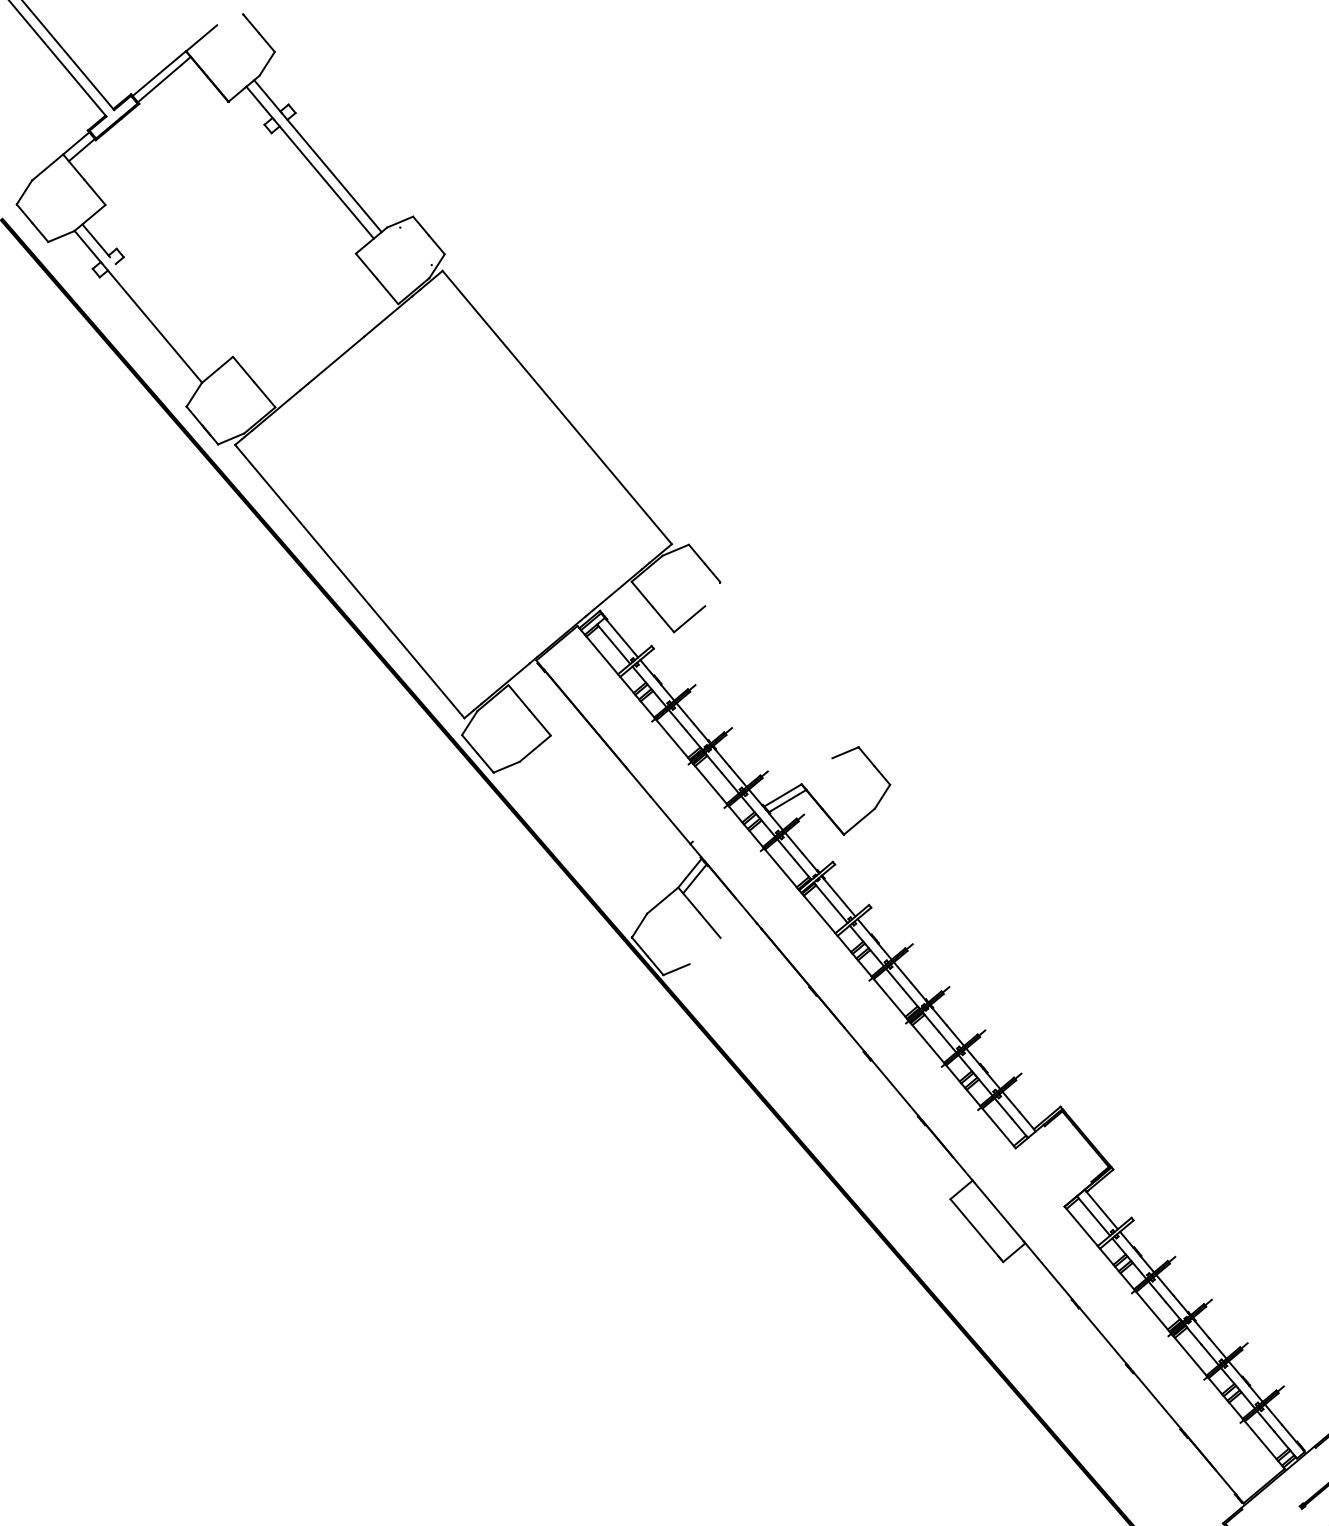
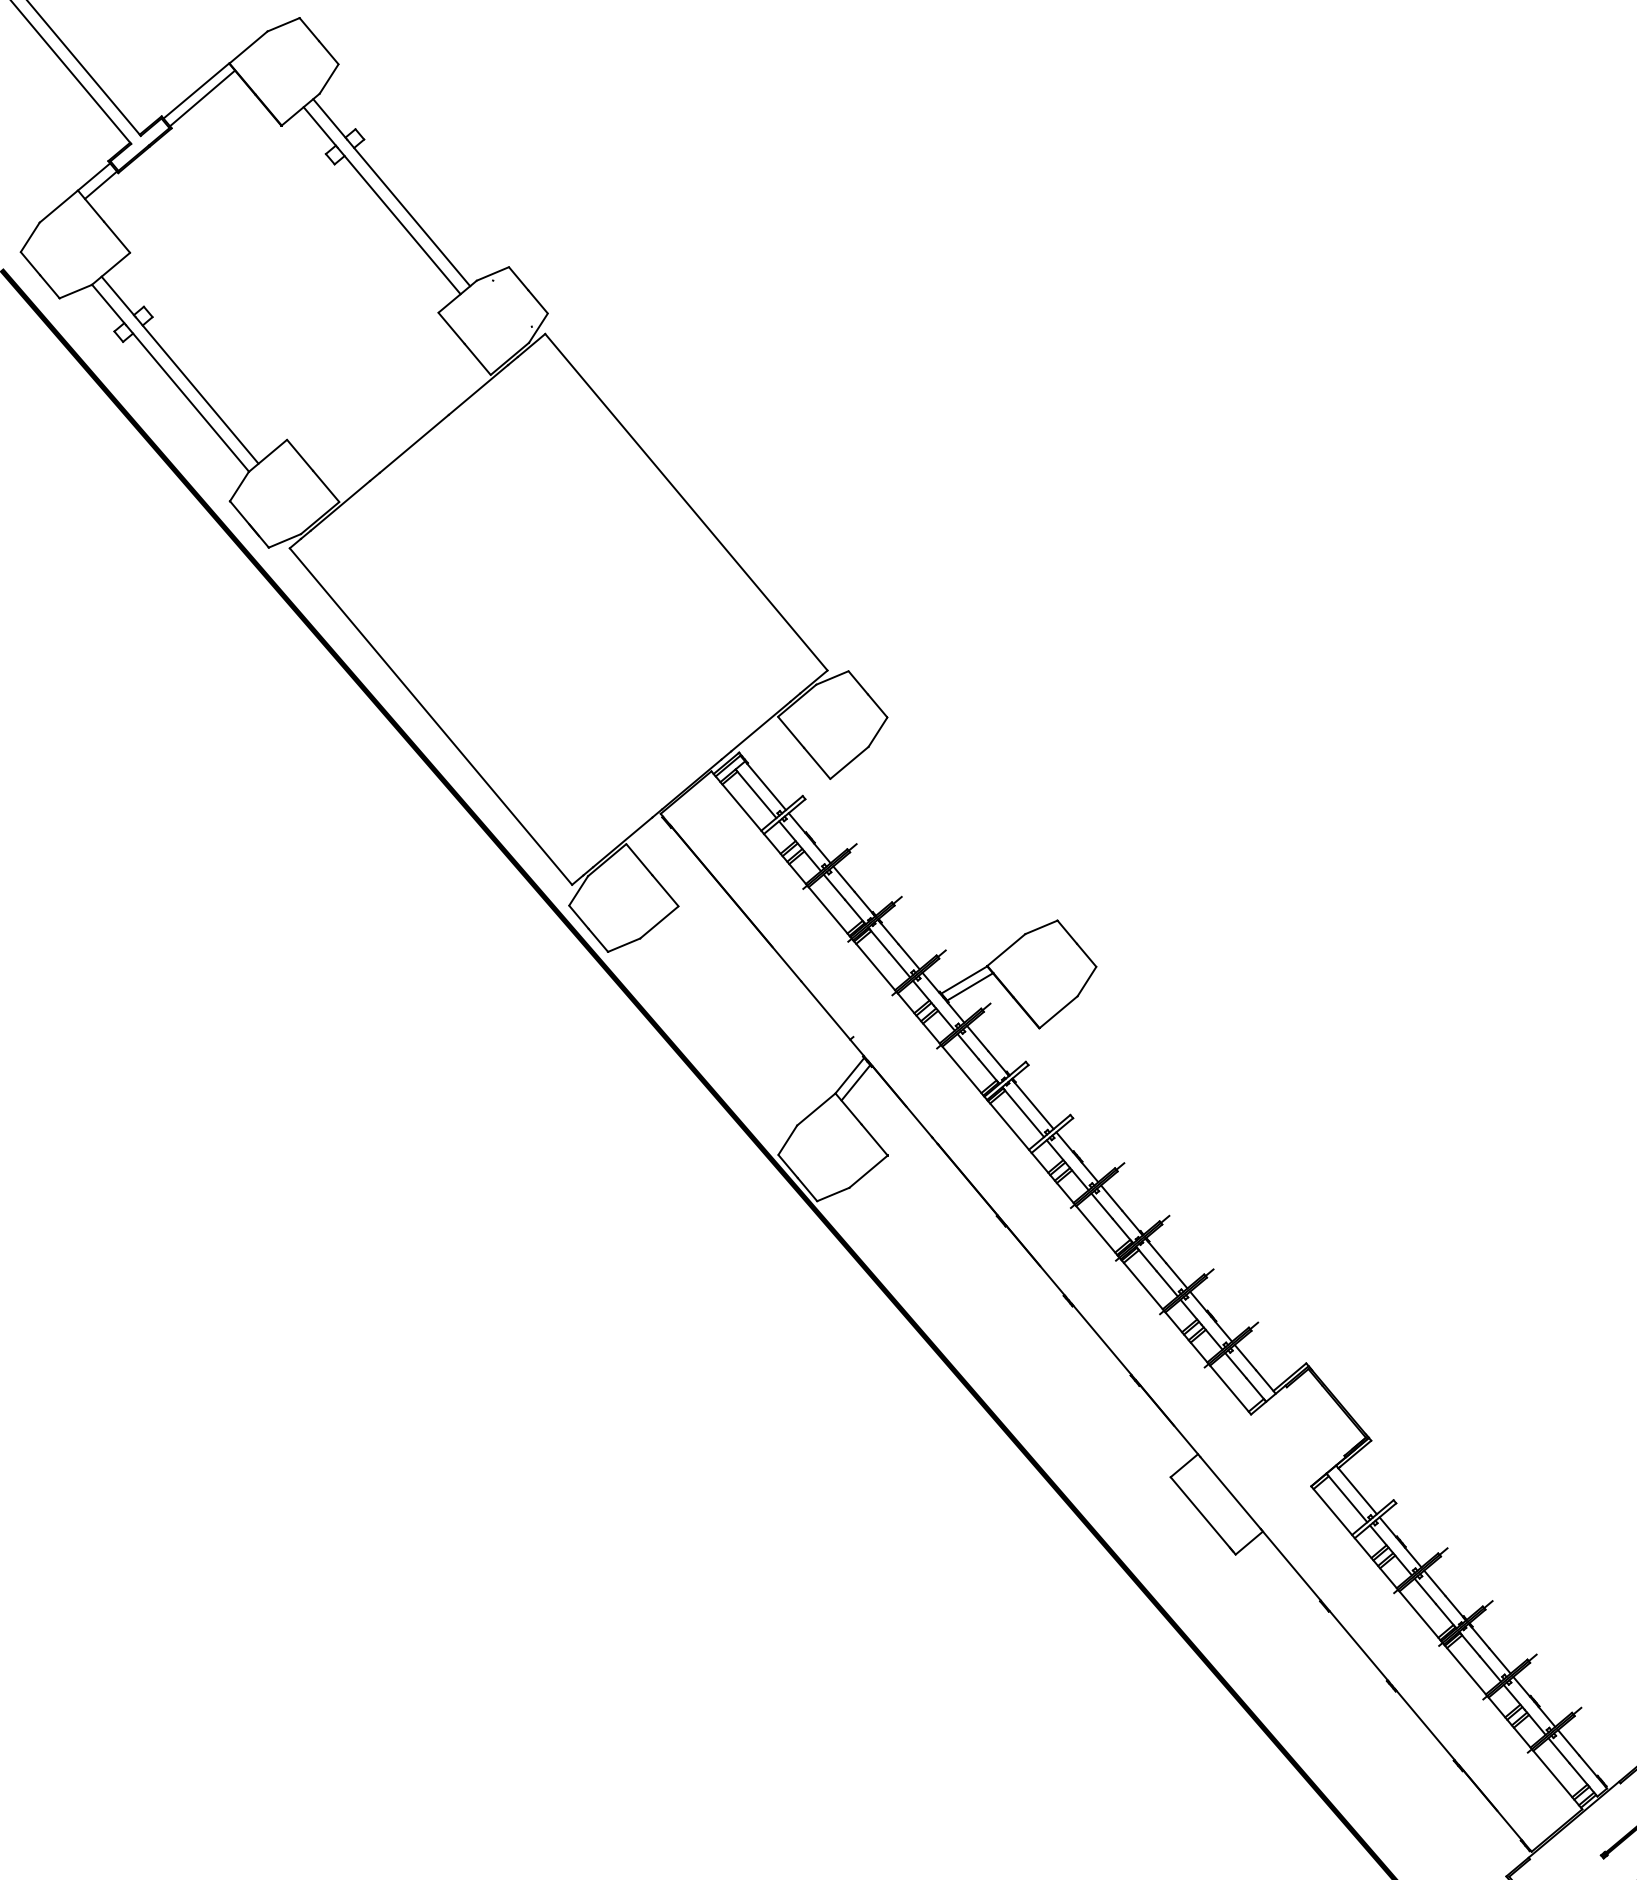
line: (230, 19) -> (283, 24), added
line: (159, 316) -> (196, 390), added
line: (712, 593) -> (877, 731), added
line: (817, 771) -> (1006, 950), added
line: (705, 950) -> (868, 1171), added

